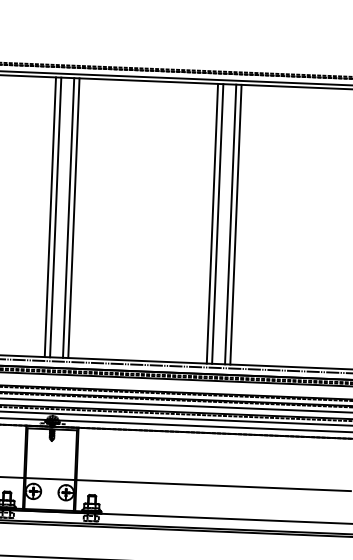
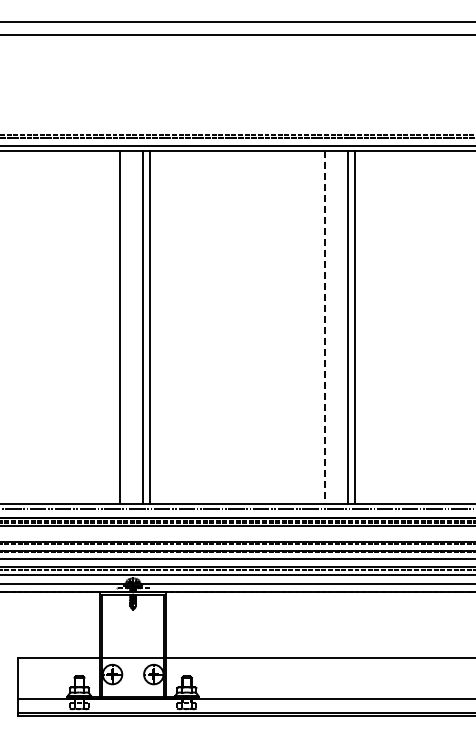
line: (55, 217) -> (126, 327), removed
line: (212, 223) -> (324, 327), solid -> dashed
line: (217, 223) -> (331, 327), removed

